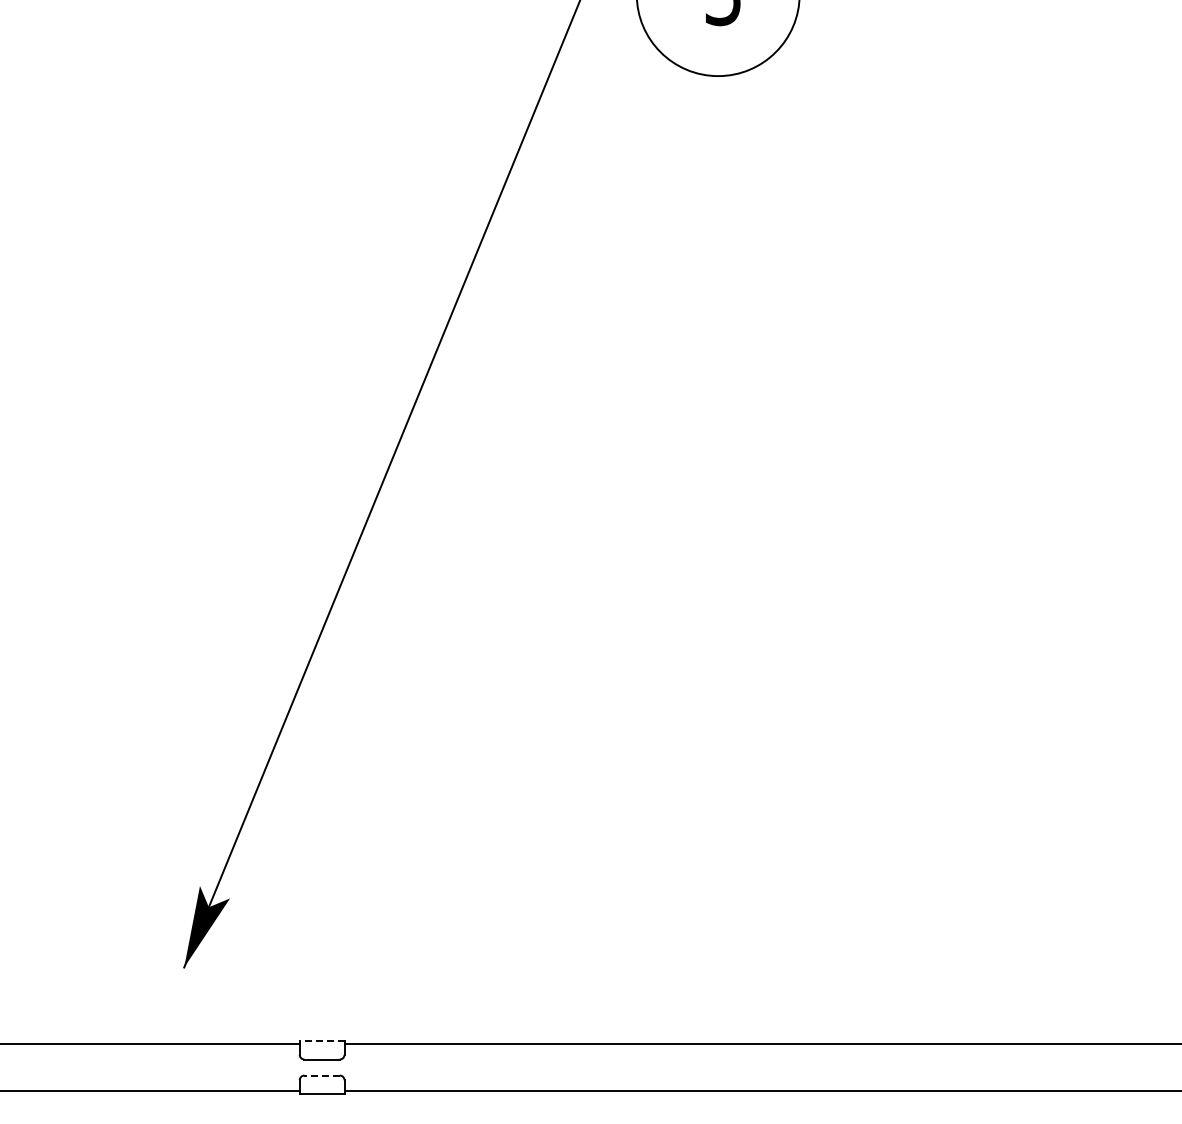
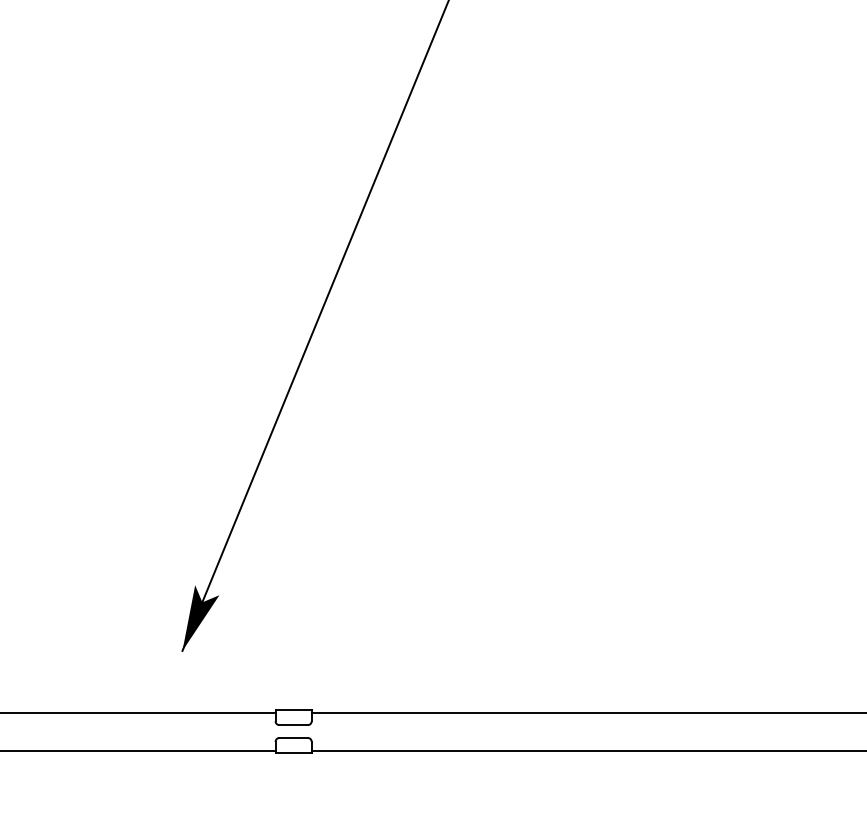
line: (321, 1040) -> (293, 709), dashed -> solid
line: (322, 1075) -> (293, 737), dashed -> solid

